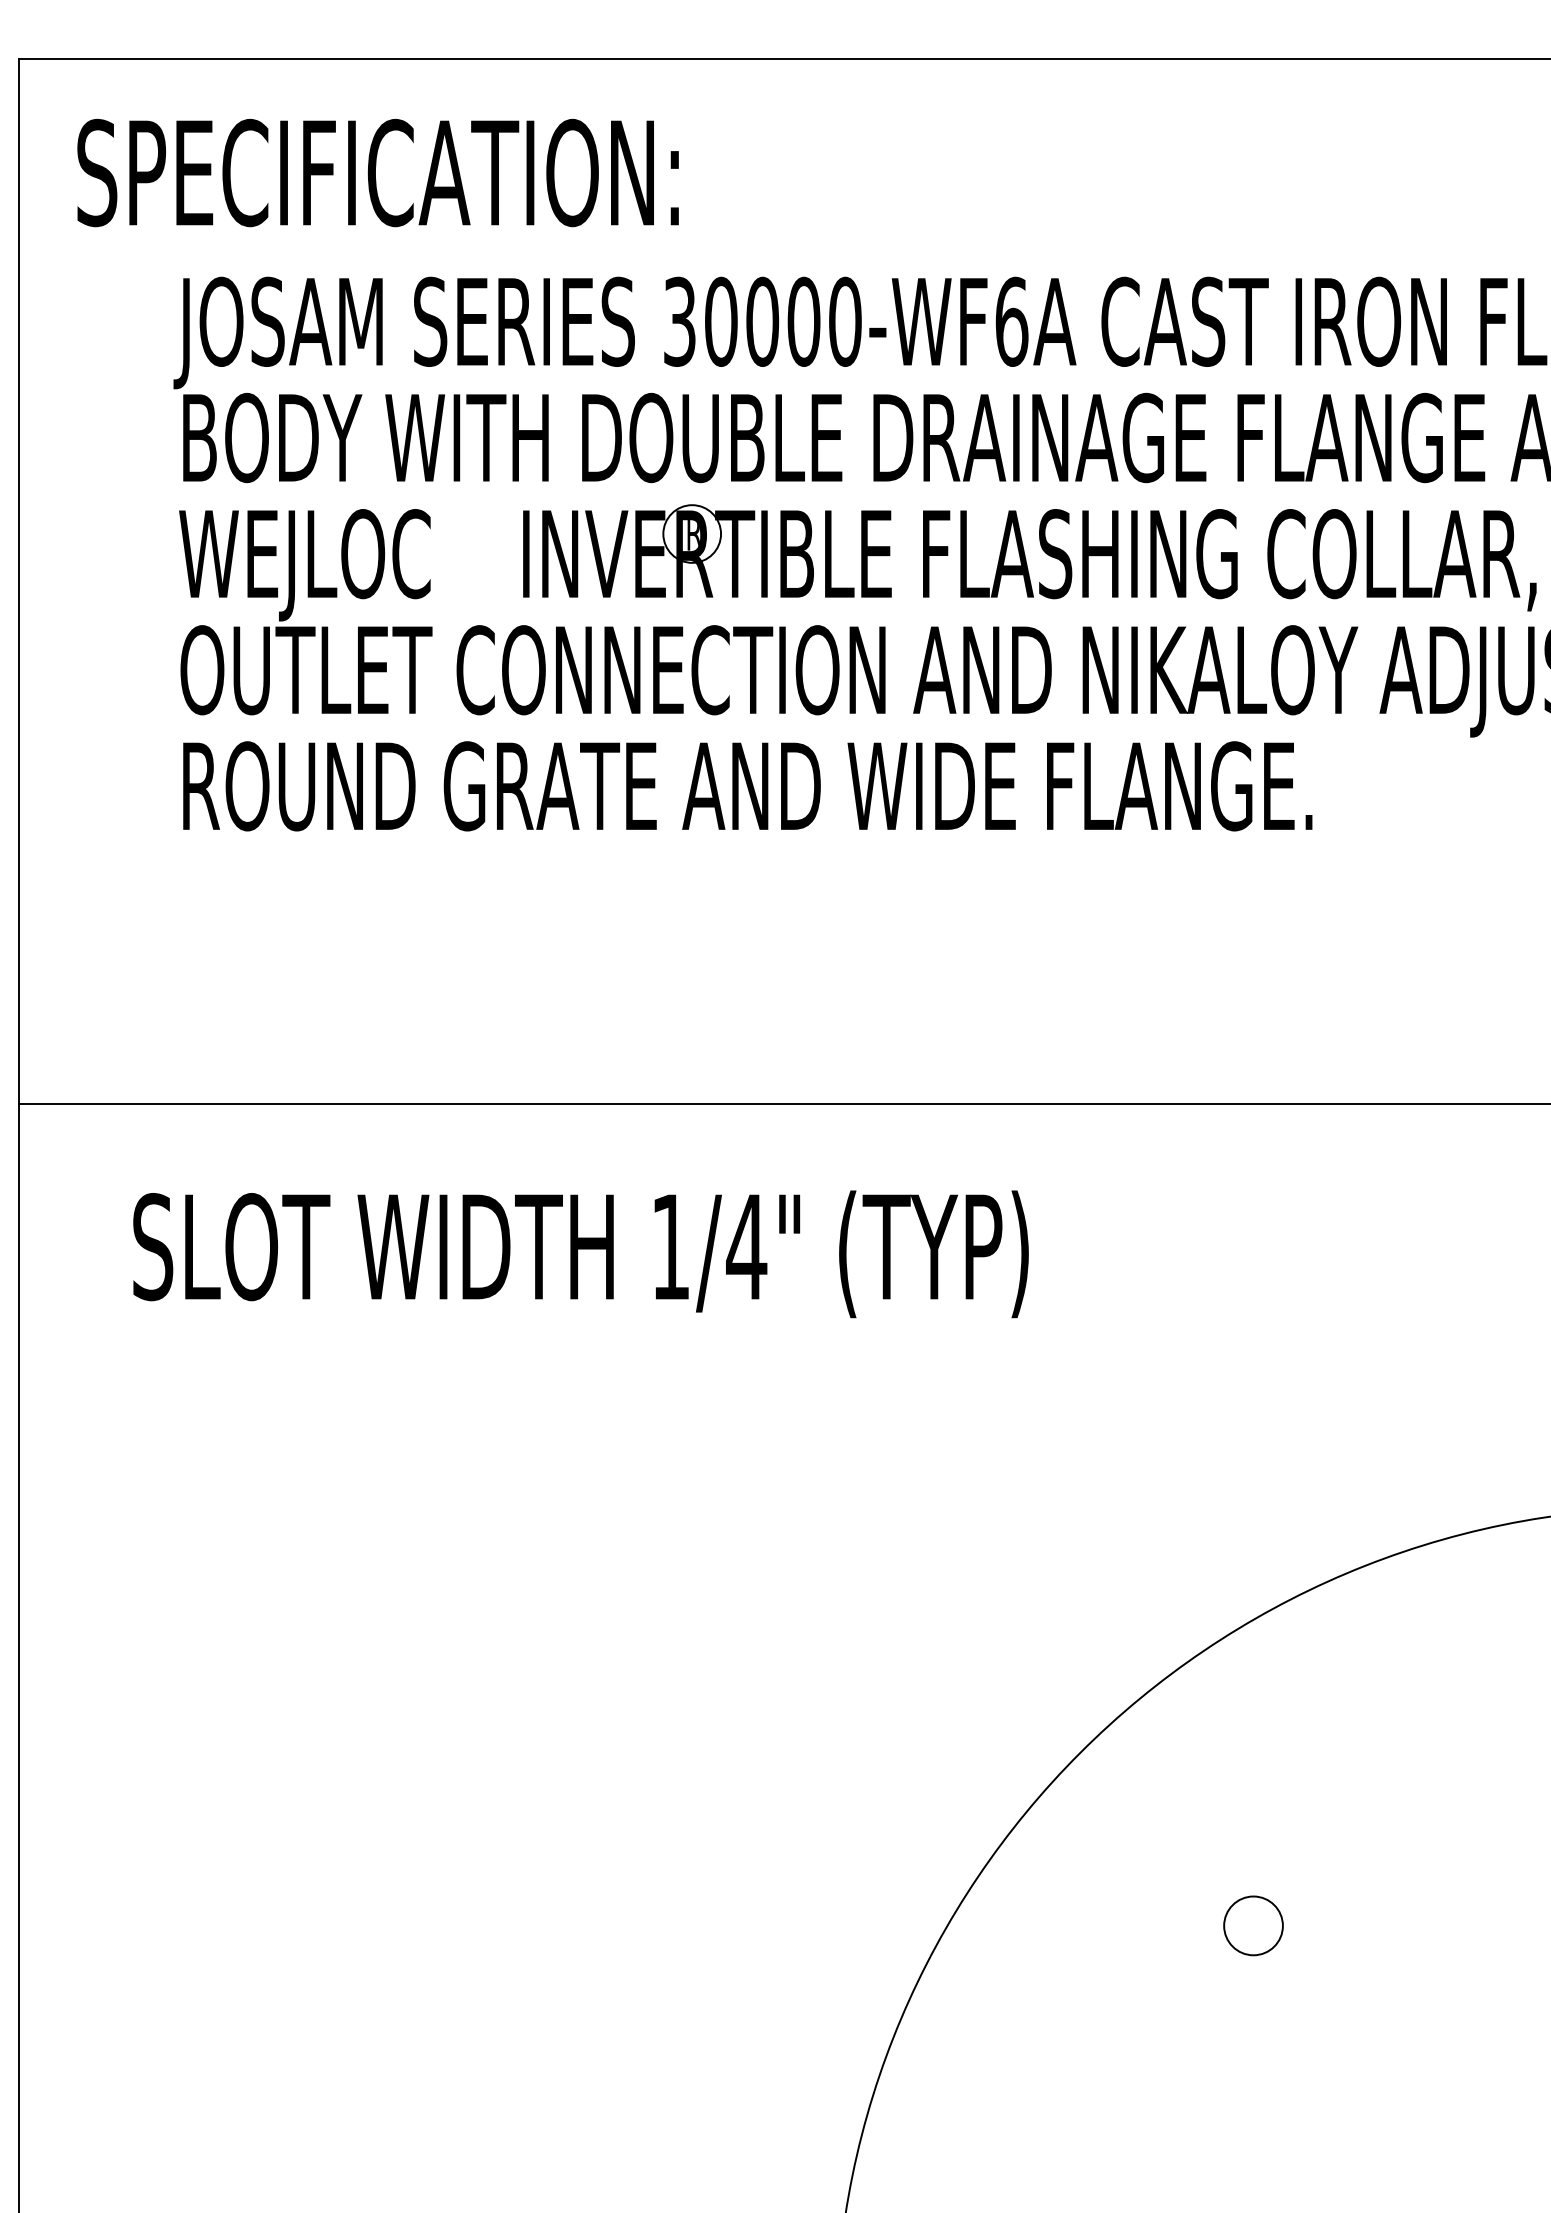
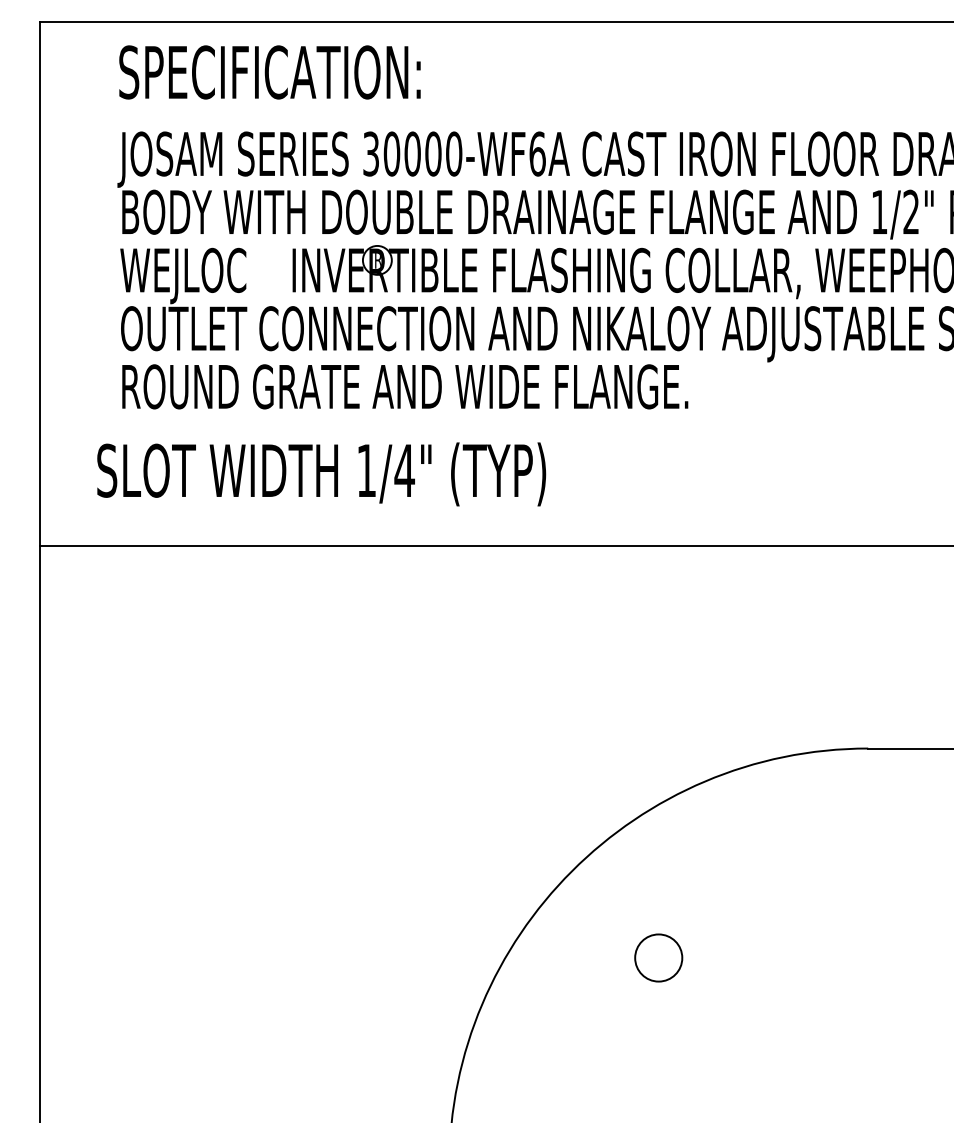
text: (377, 173) -> (269, 72), moved
text: (580, 1254) -> (321, 474), moved
circle: (1253, 1924) -> (658, 957), size x1.6

